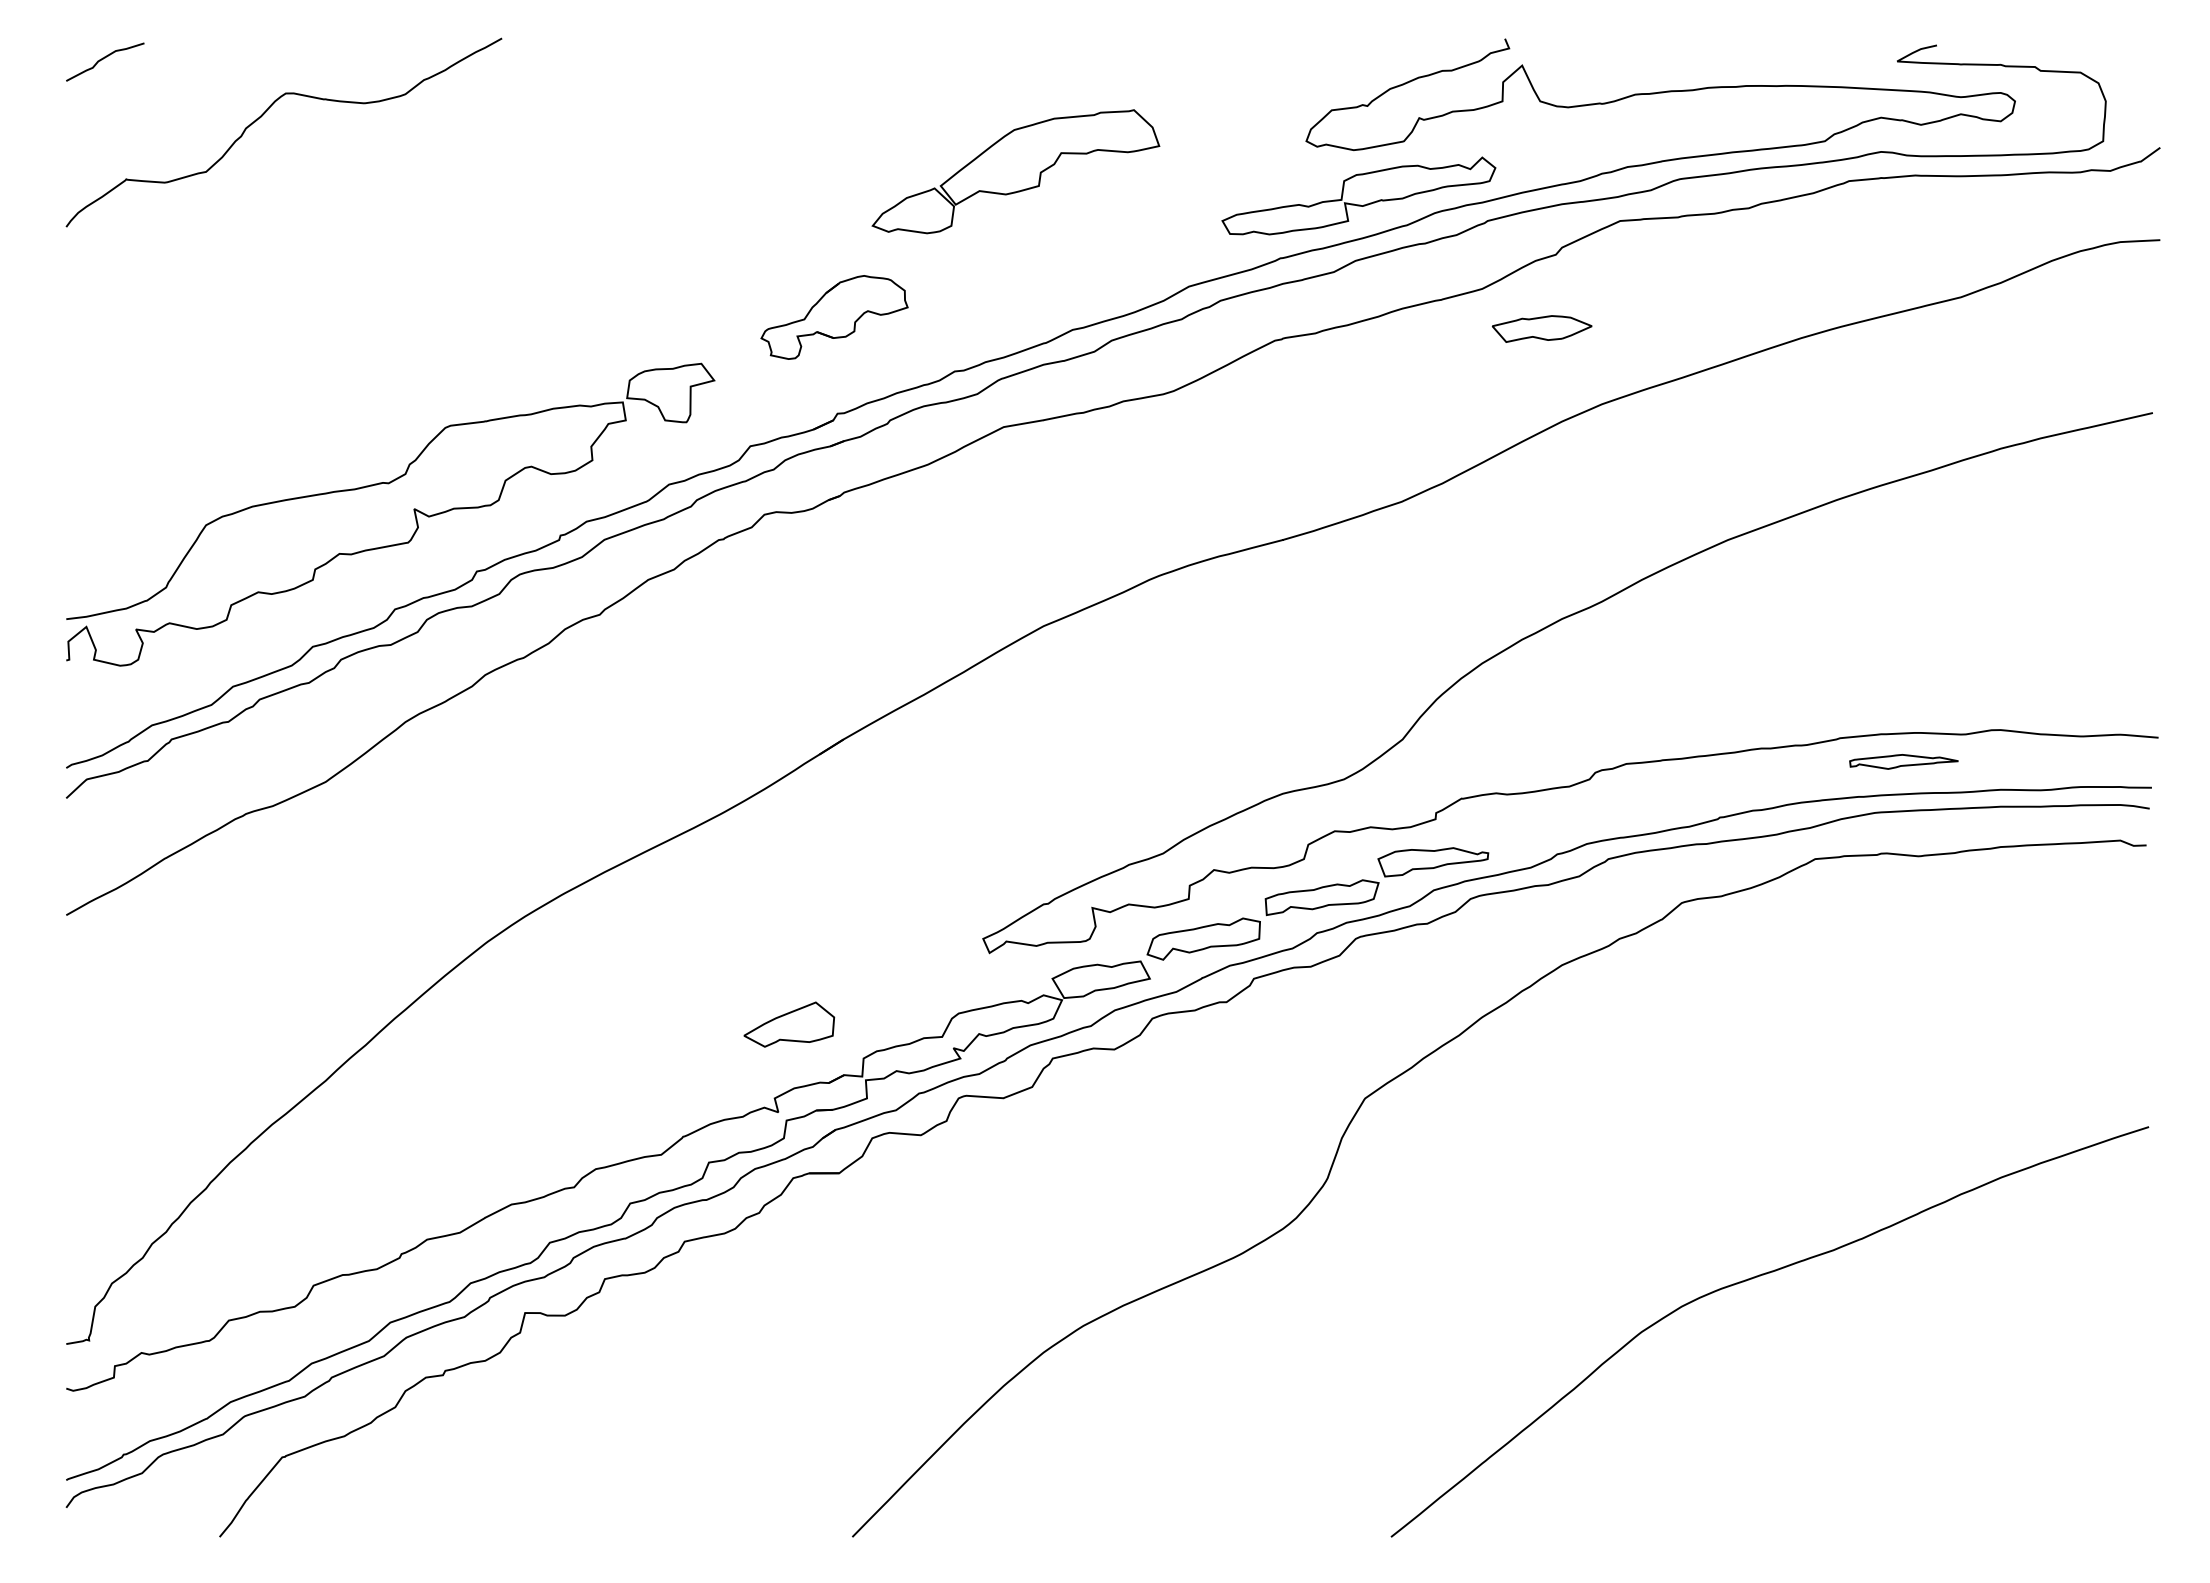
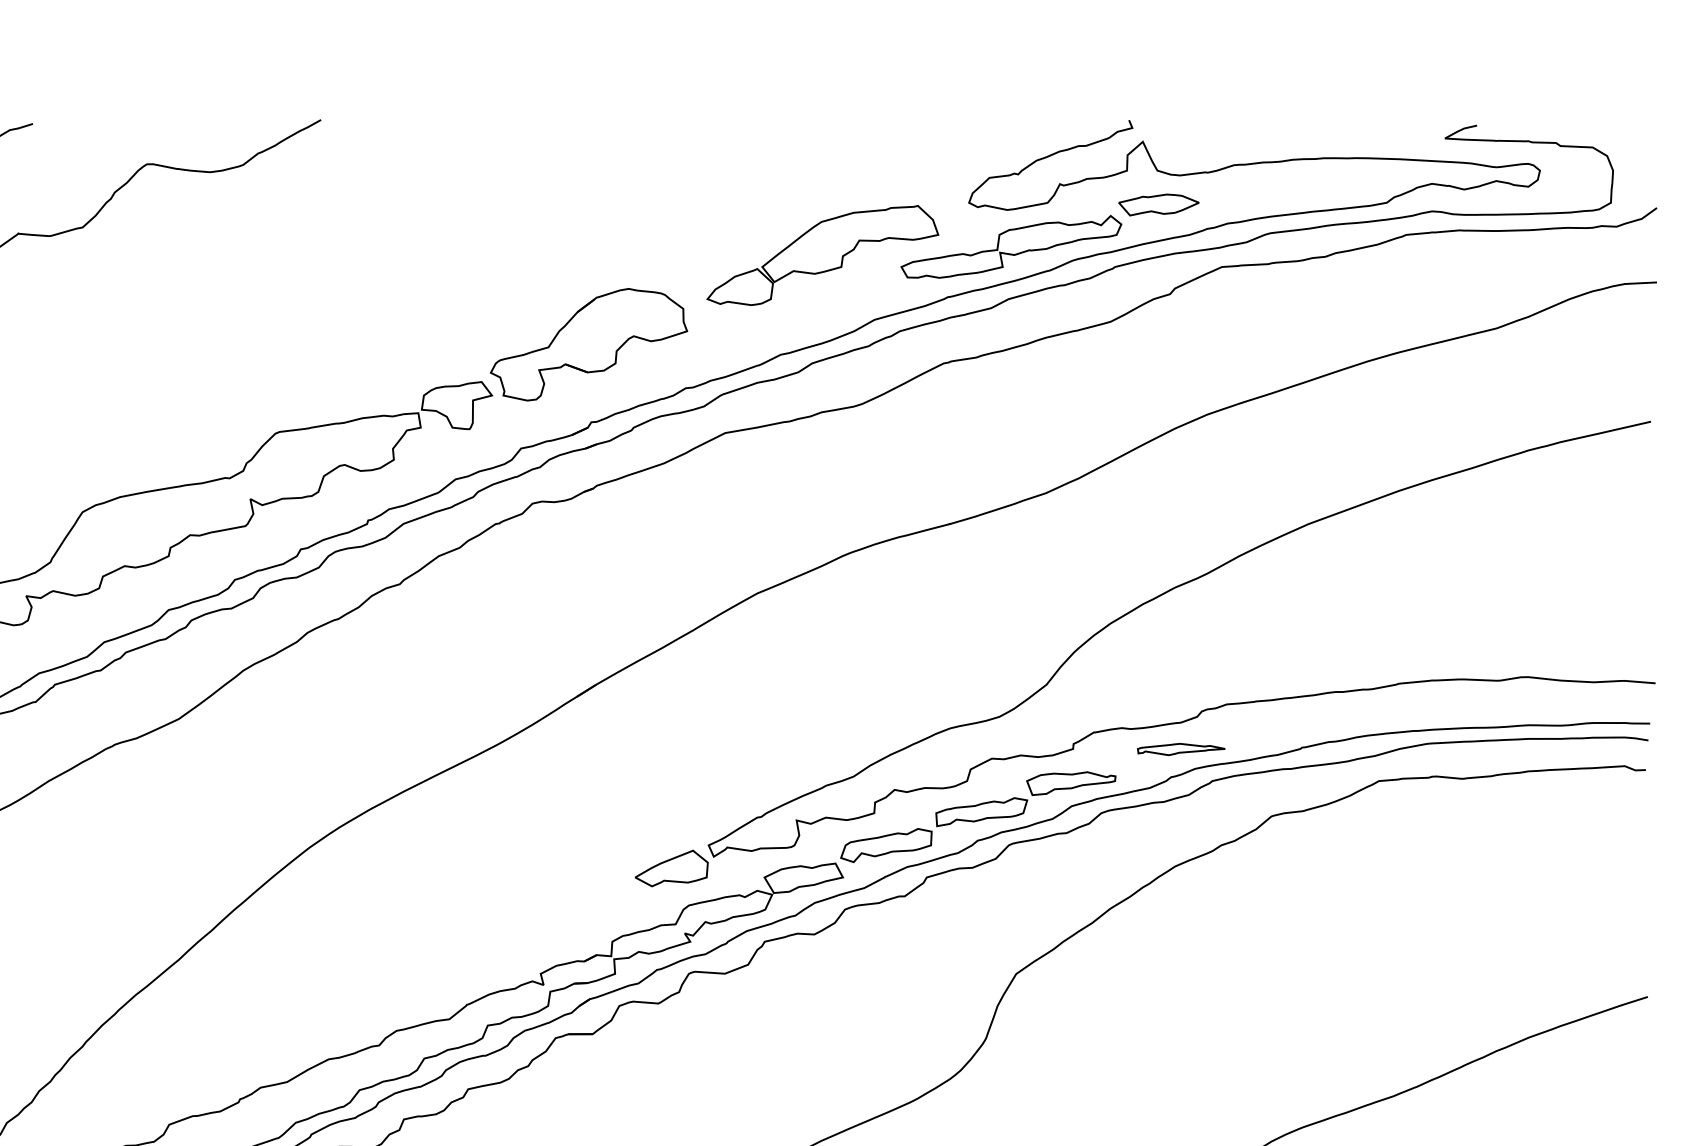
part: (1015, 171) -> (822, 255), moved
part: (834, 317) -> (588, 344), size x1.67
part: (1541, 328) -> (1158, 204), moved
part: (1903, 761) -> (1181, 749), moved
part: (789, 1024) -> (671, 868), moved

